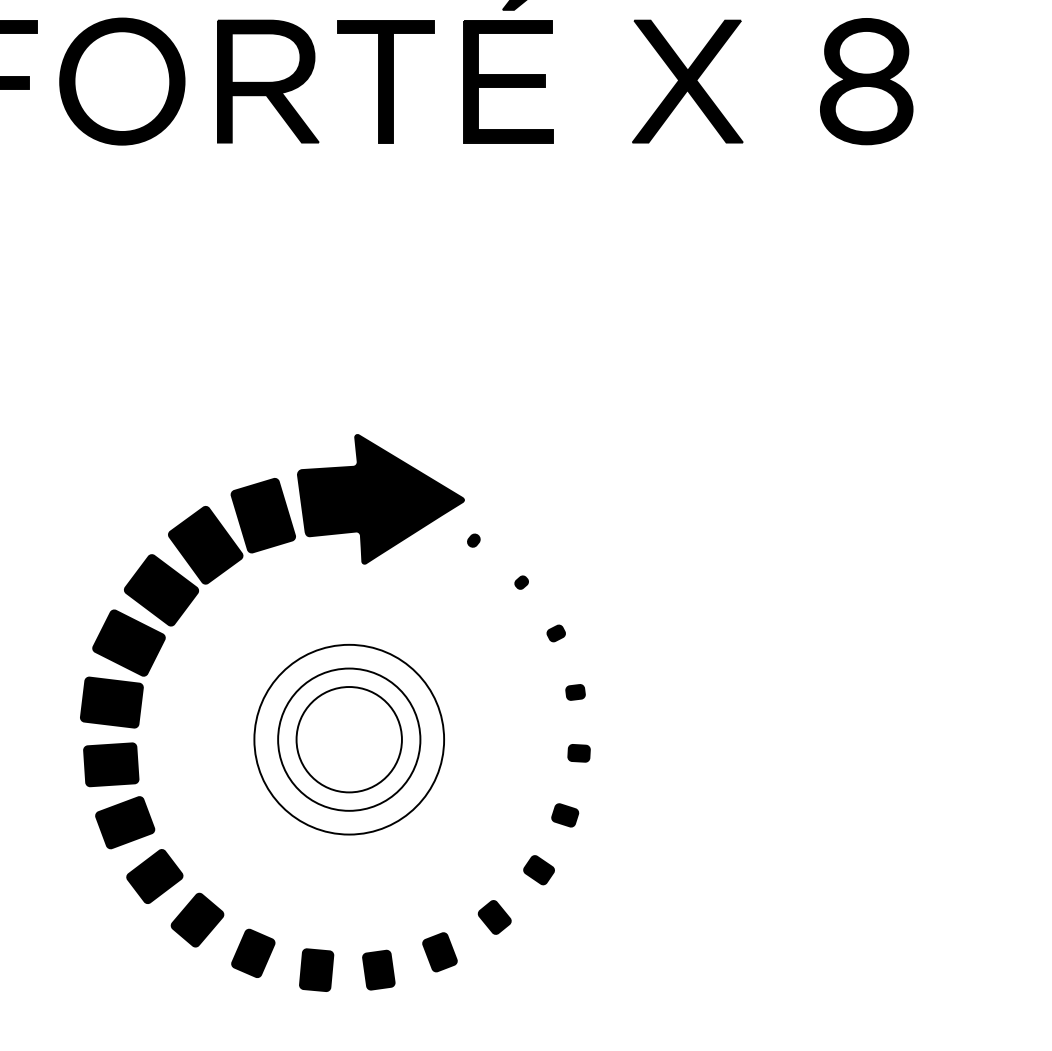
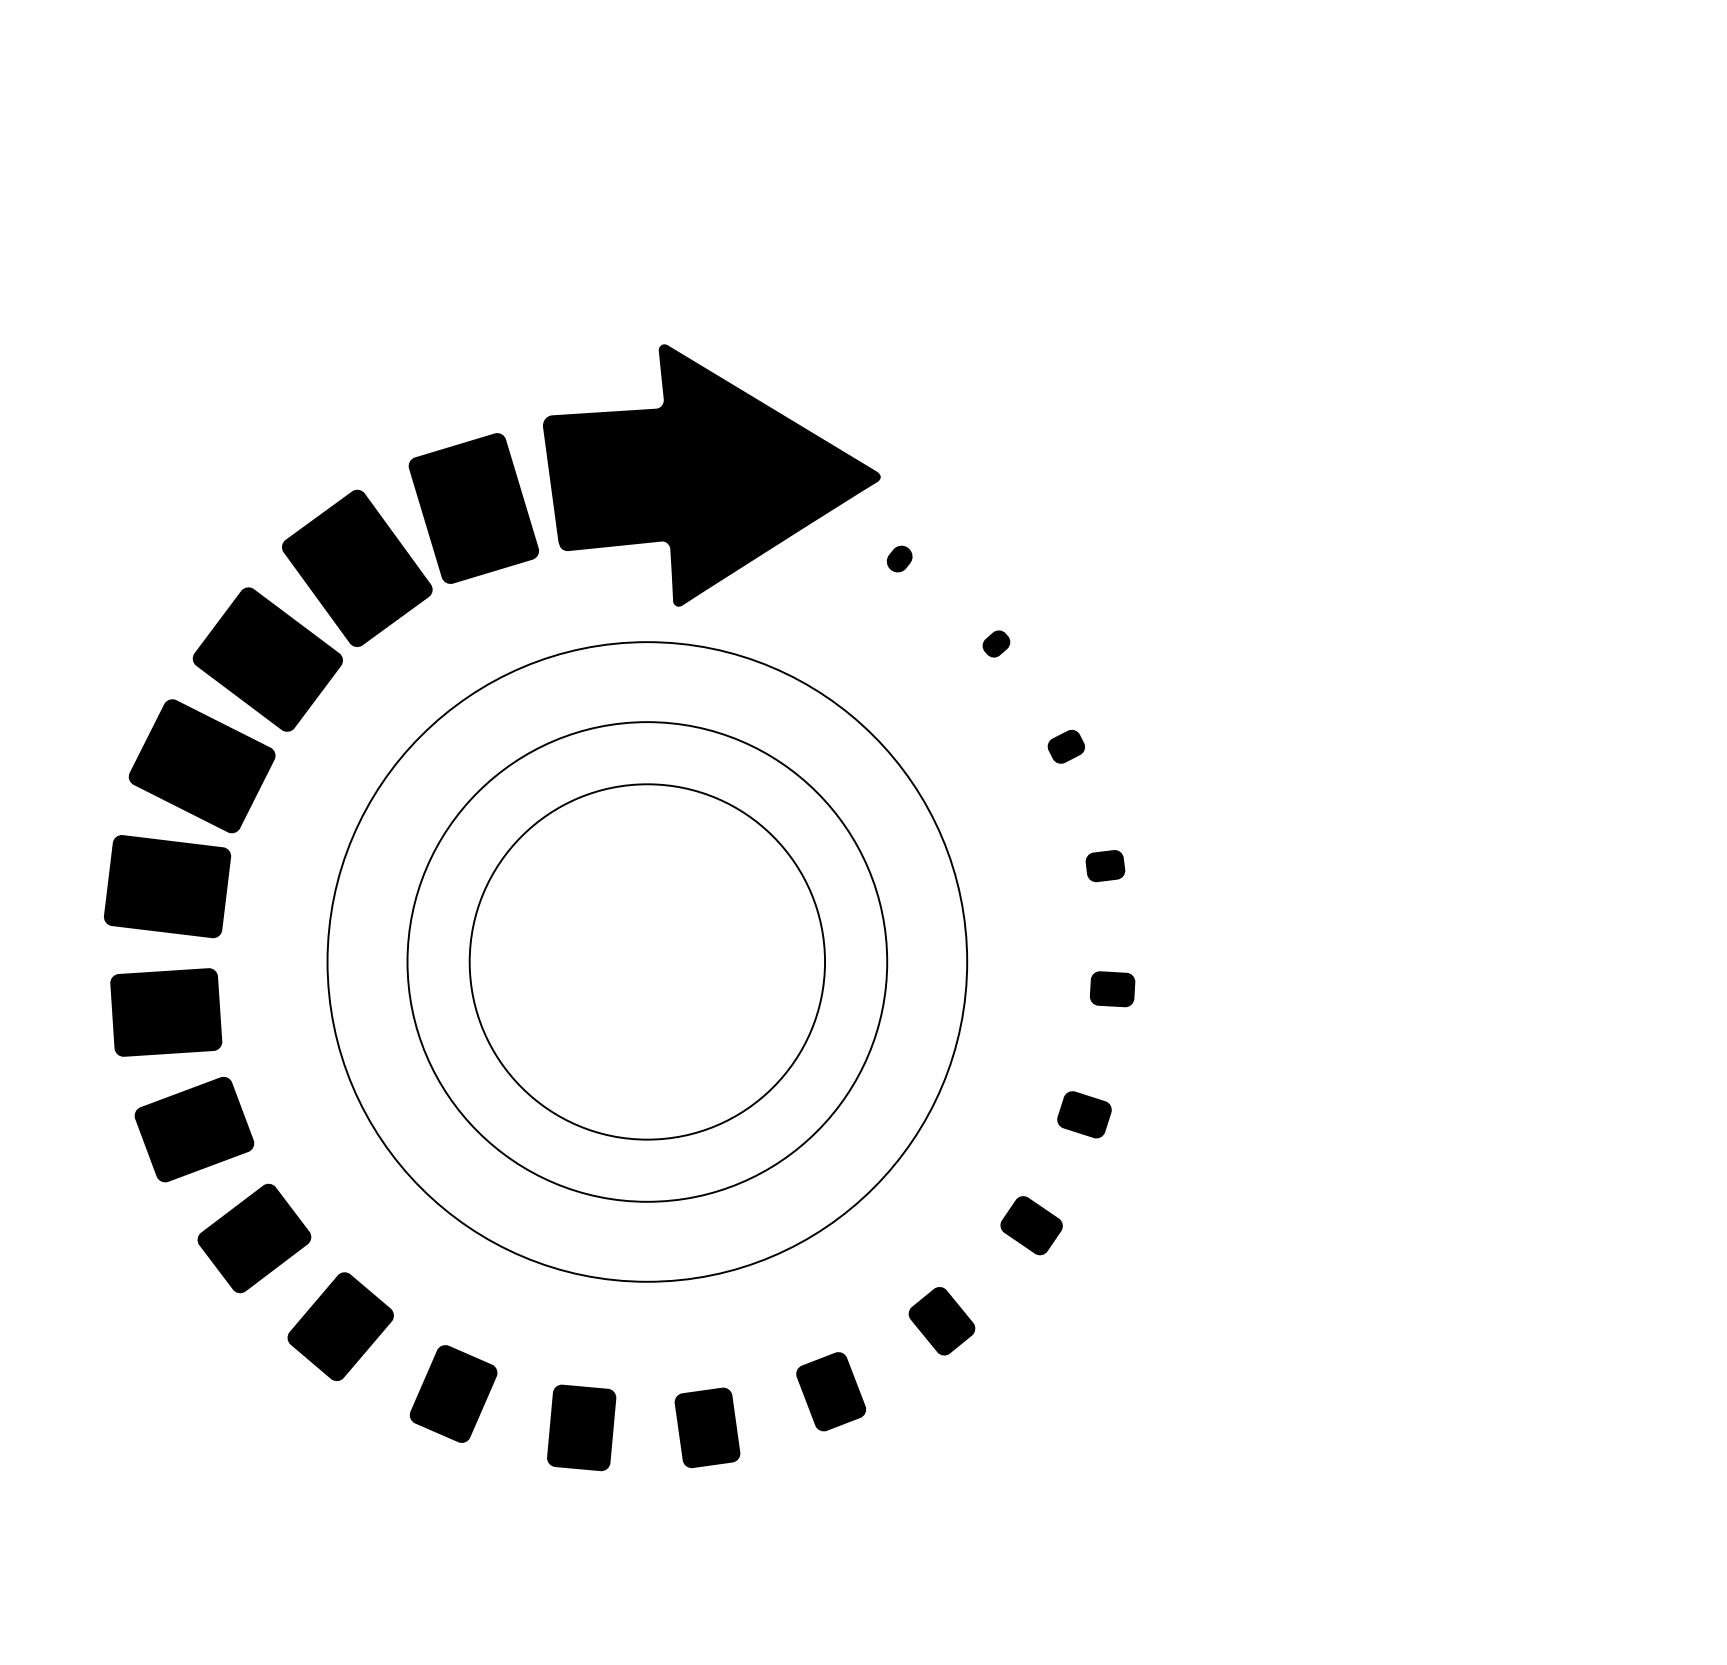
part: (349, 739) -> (648, 961), size x1.67

